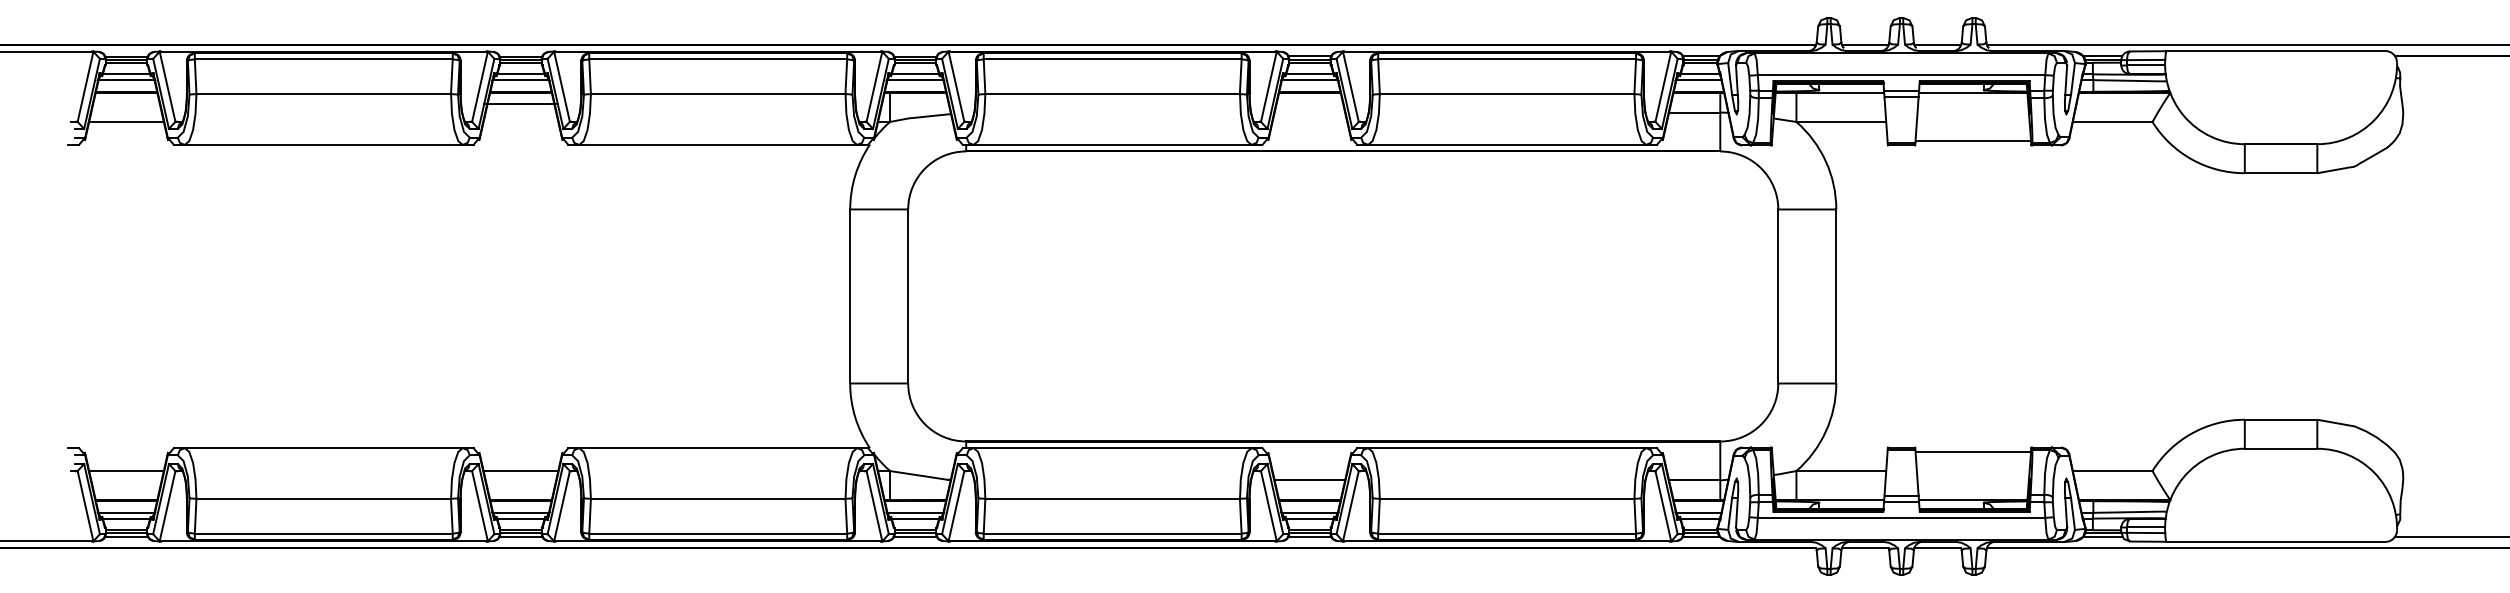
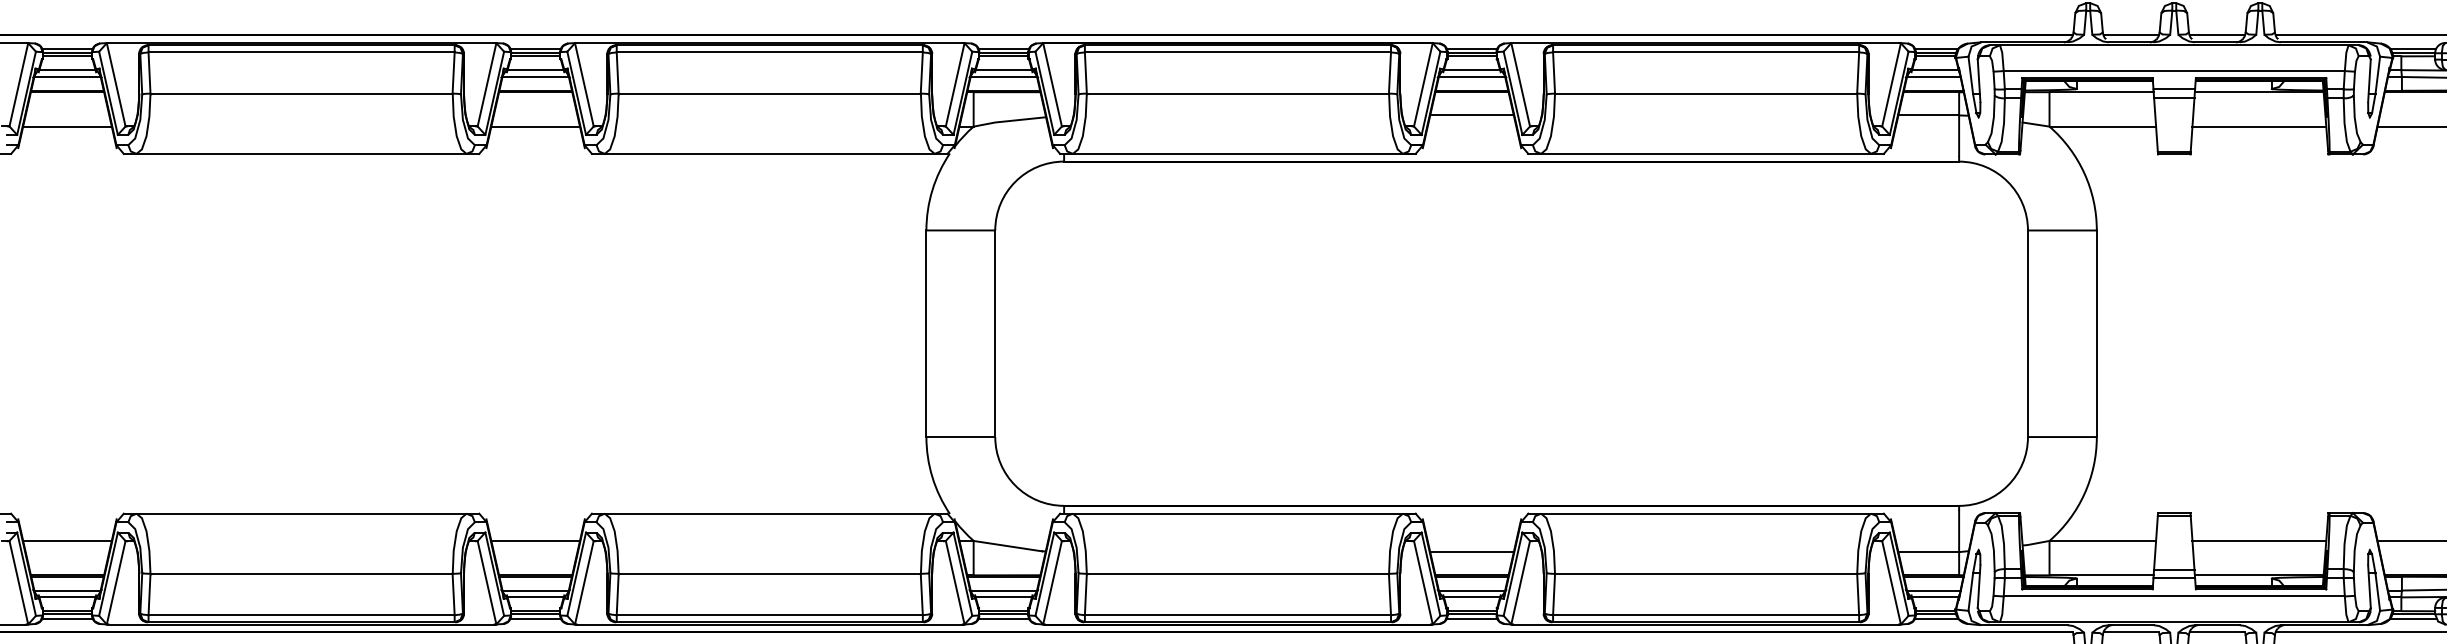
line: (520, 103) -> (535, 126), moved
line: (1309, 112) -> (1471, 115), added
line: (1972, 140) -> (2258, 126), moved
line: (1972, 452) -> (2258, 541), moved

